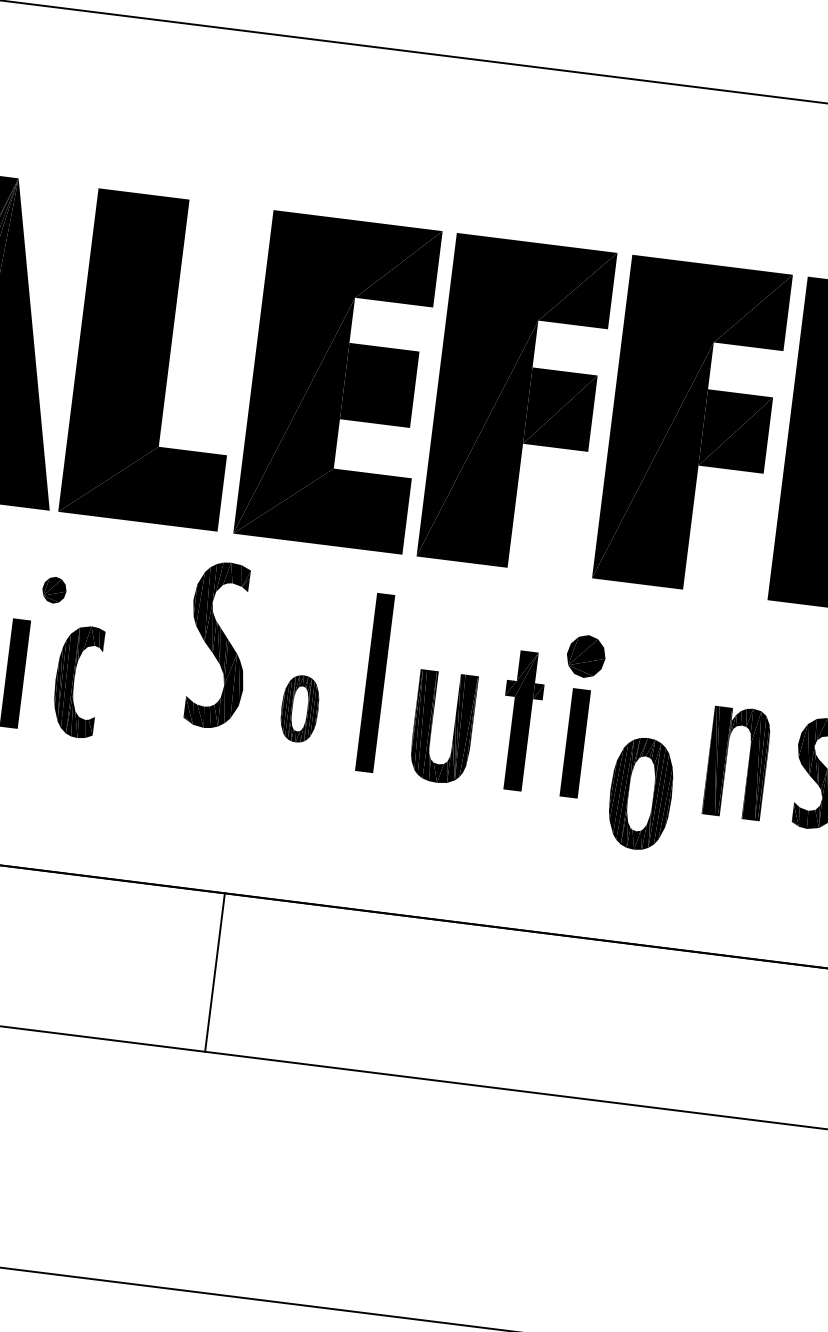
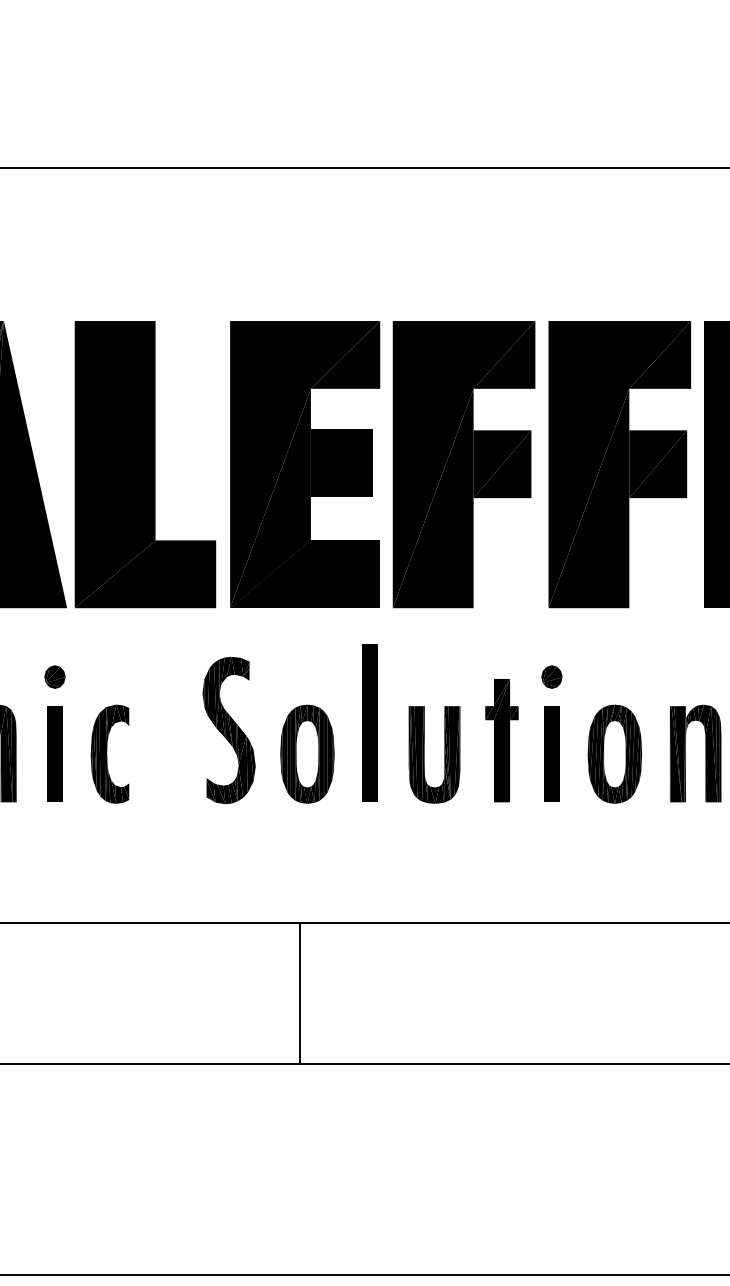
part: (53, 589) -> (54, 676), moved
part: (217, 645) -> (228, 730), moved
part: (585, 655) -> (551, 676), size x0.62
part: (300, 708) -> (307, 753), size x1.67
part: (640, 792) -> (614, 753), moved
line: (214, 972) -> (299, 993), moved

